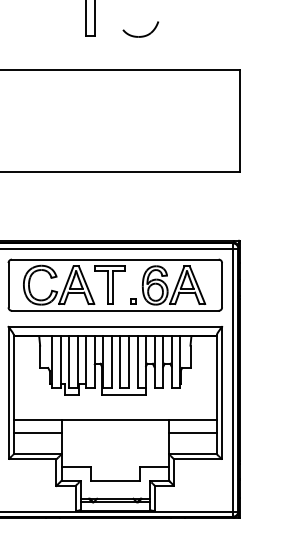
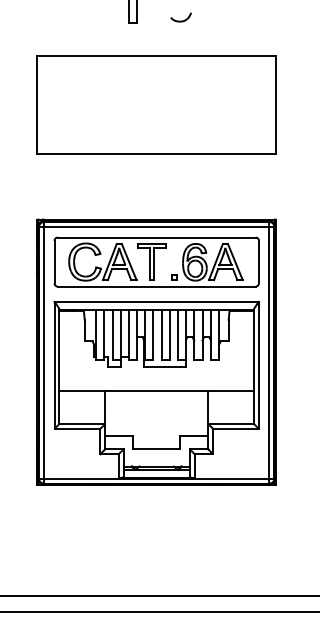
part: (140, 29) -> (180, 17), size x0.6
line: (37, 432) -> (82, 403), removed
line: (193, 432) -> (231, 403), removed

